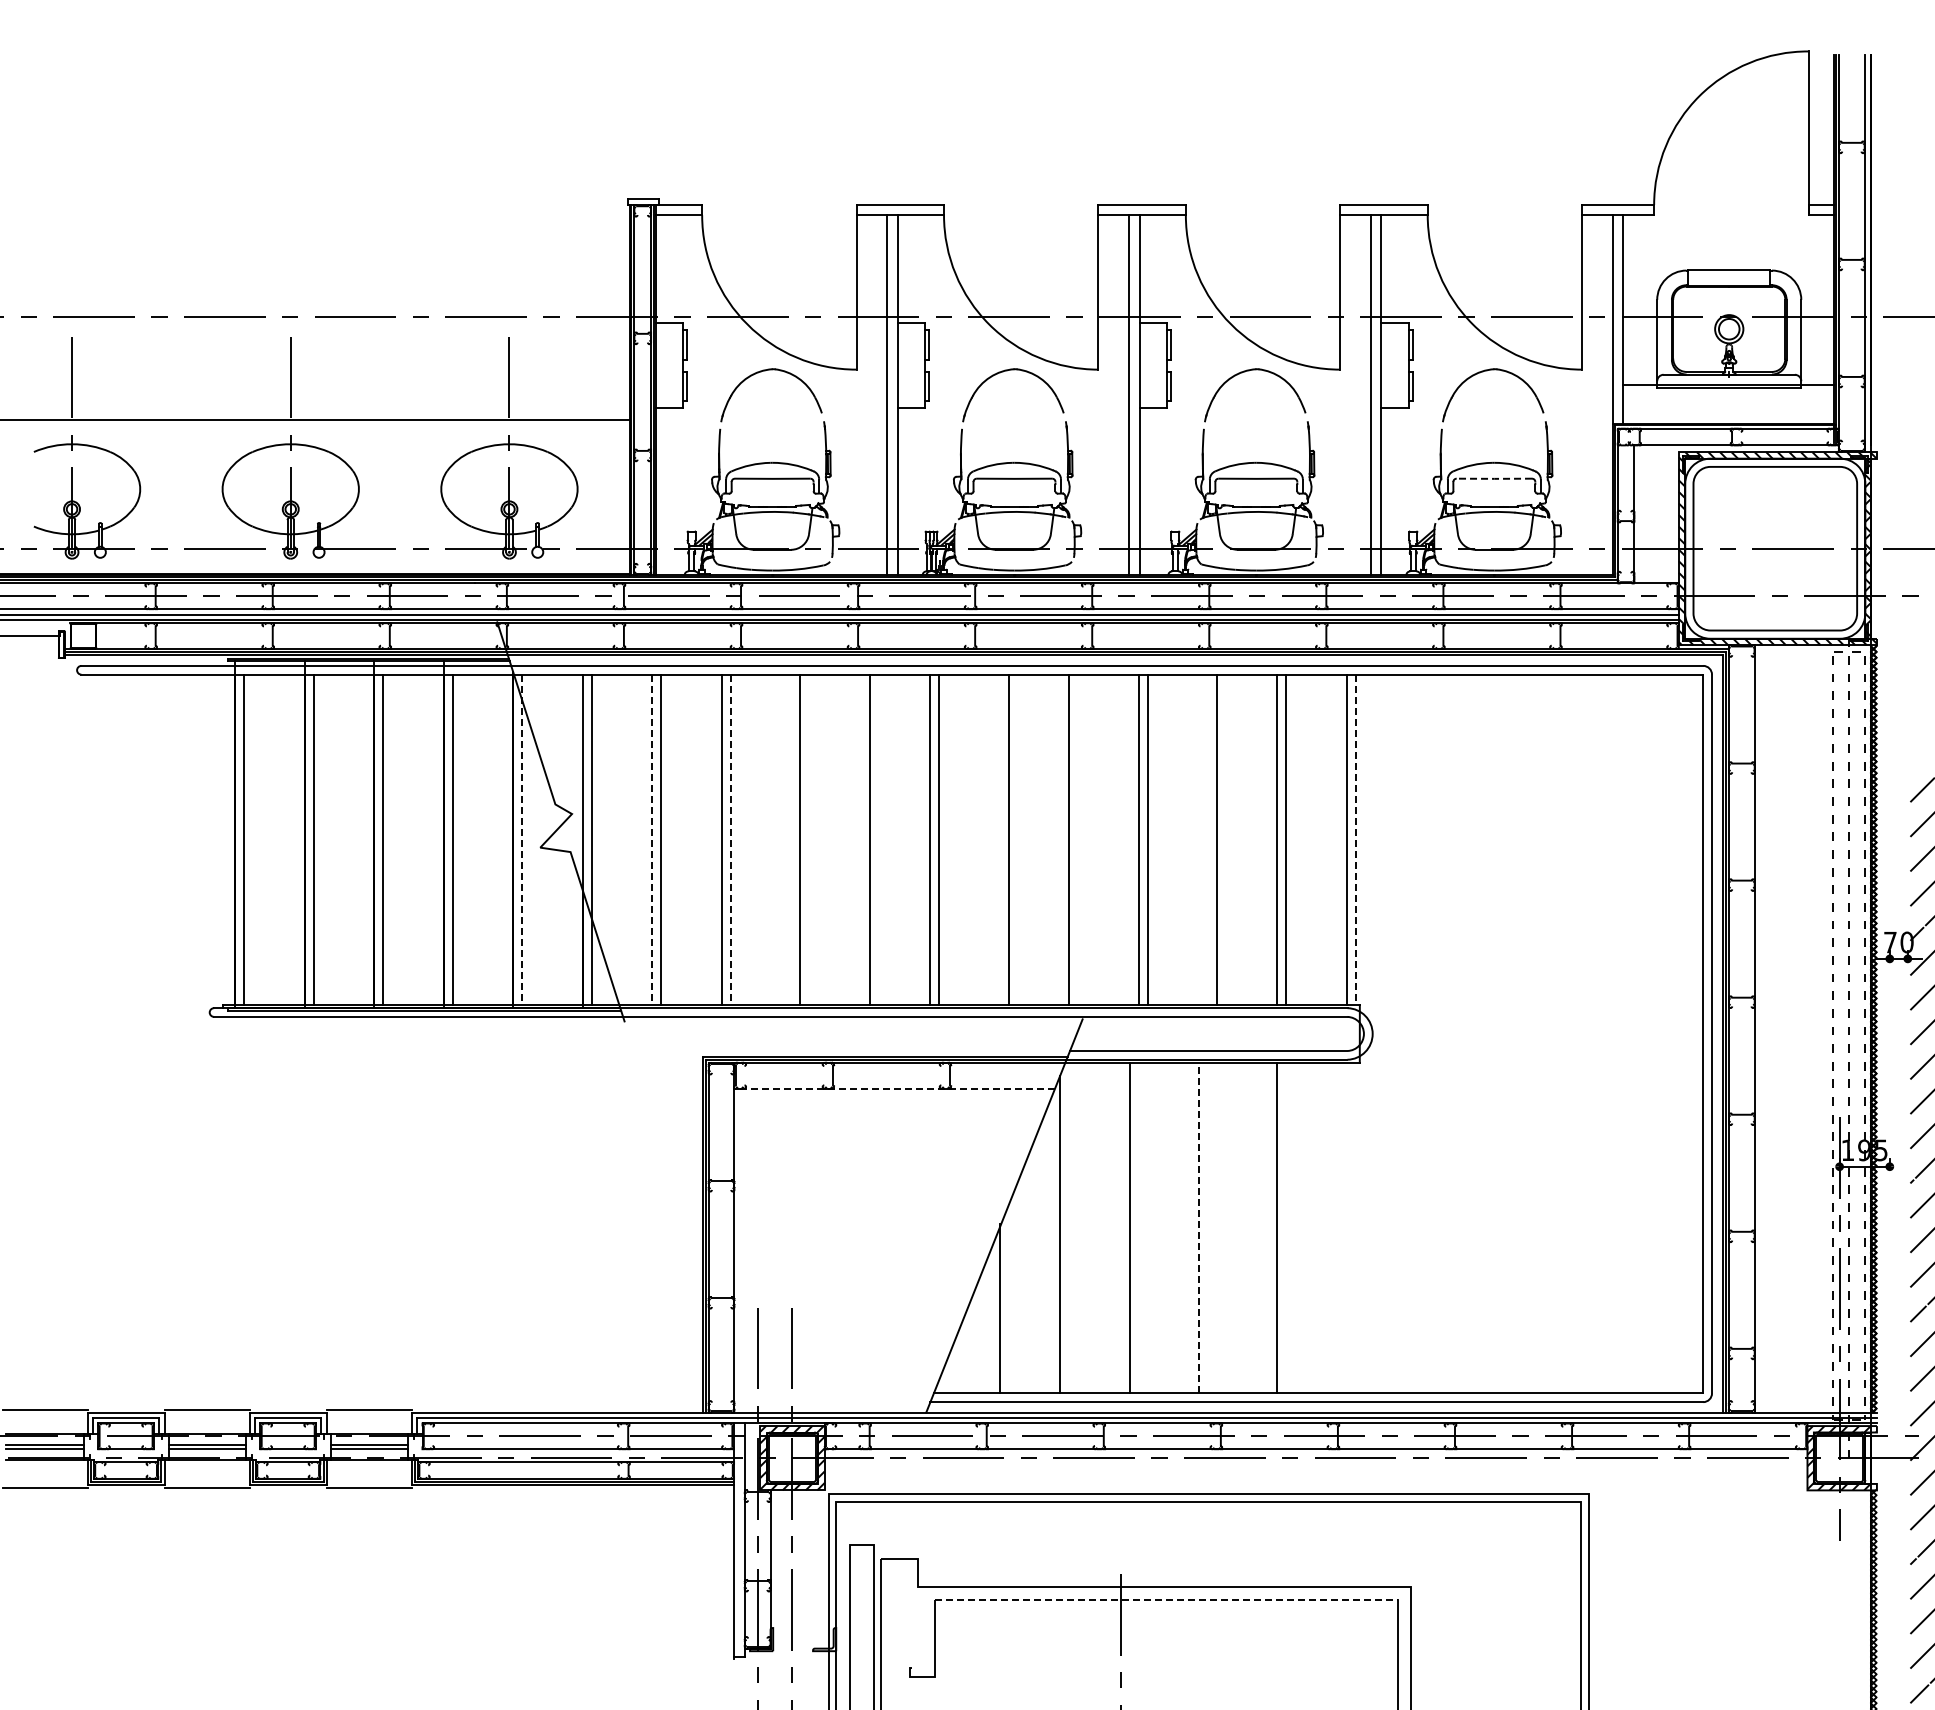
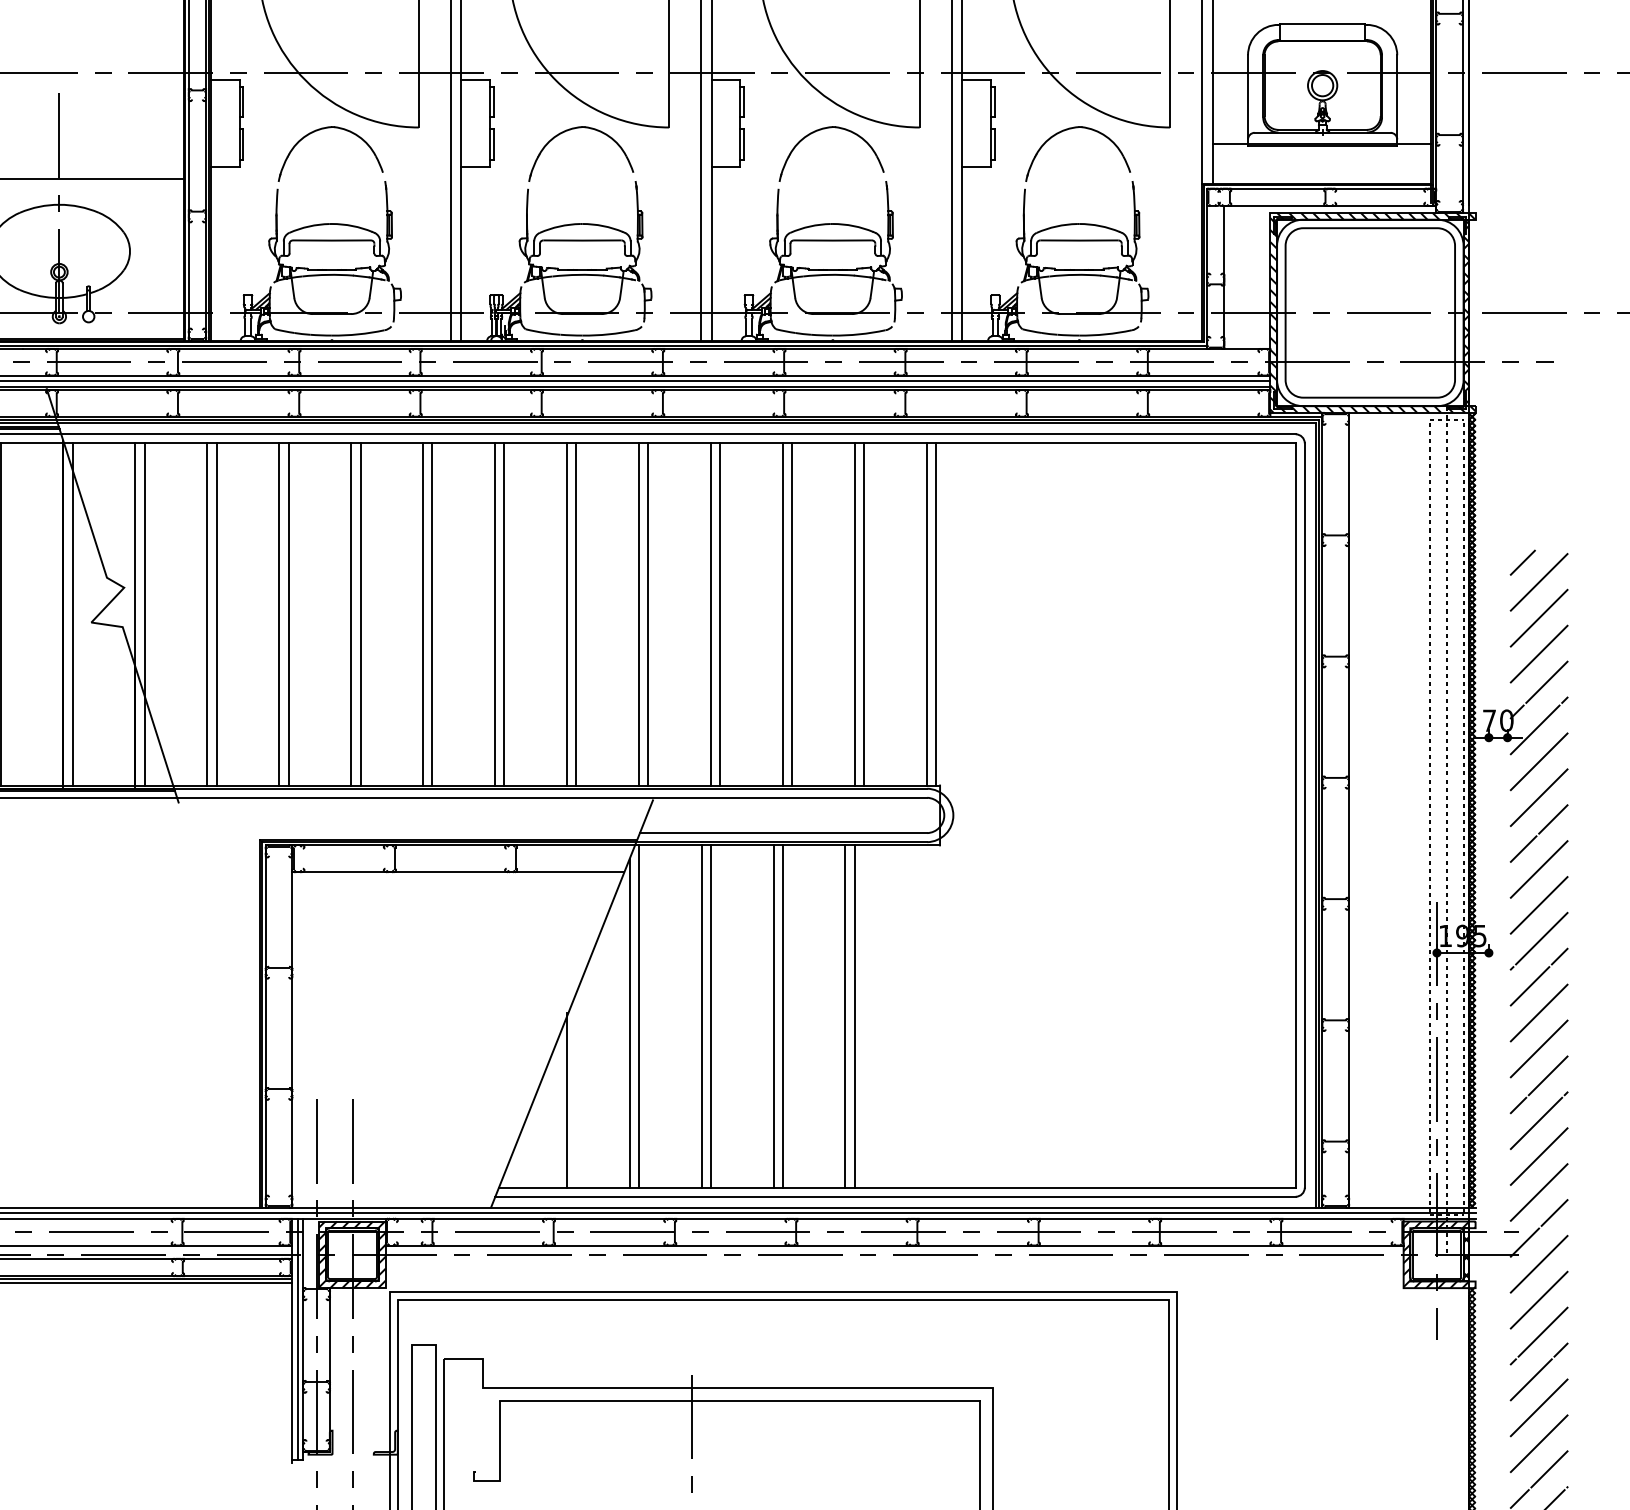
line: (1494, 478) -> (1079, 240), dashed -> solid
line: (791, 839) -> (351, 614), added
line: (860, 839) -> (422, 614), added
line: (999, 839) -> (566, 614), added
line: (1078, 839) -> (648, 614), added
line: (1207, 839) -> (782, 614), added
line: (522, 840) -> (72, 615), dashed -> solid
line: (652, 840) -> (207, 615), dashed -> solid
line: (730, 840) -> (288, 615), dashed -> solid
line: (1355, 840) -> (935, 615), dashed -> solid
line: (894, 1088) -> (458, 871), dashed -> solid
line: (1069, 1227) -> (639, 1015), added
line: (1138, 1227) -> (710, 1015), added
line: (1198, 1227) -> (772, 1015), dashed -> solid
line: (1207, 1227) -> (782, 1015), added
line: (1268, 1227) -> (845, 1015), added
hatch: (1867, 1460) -> (1465, 1257), added
line: (739, 1539) -> (297, 1339), added
line: (1166, 1599) -> (739, 1401), dashed -> solid

